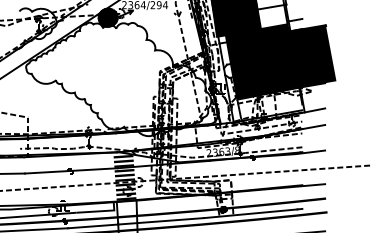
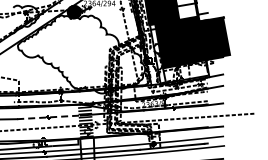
line: (72, 171) -> (49, 117), solid -> dashed

